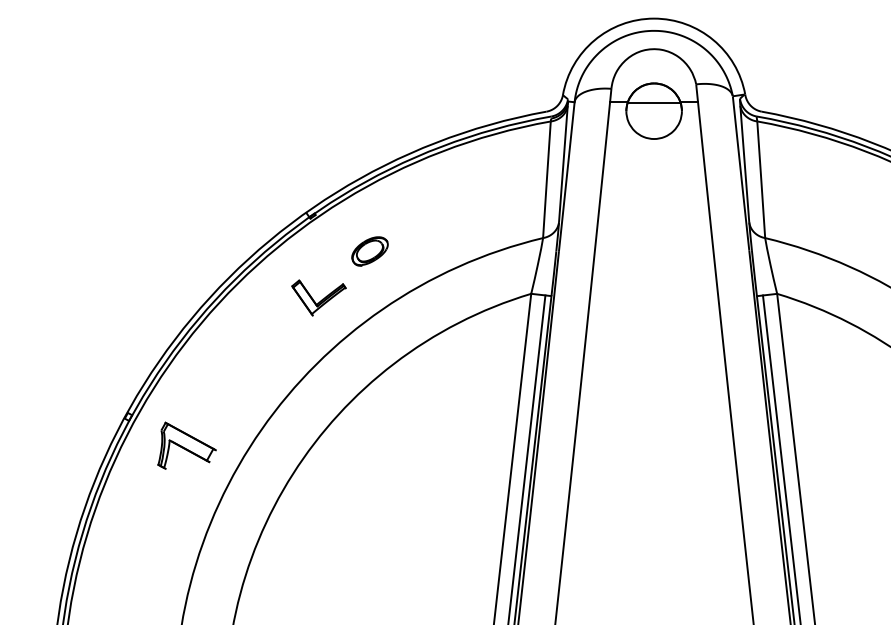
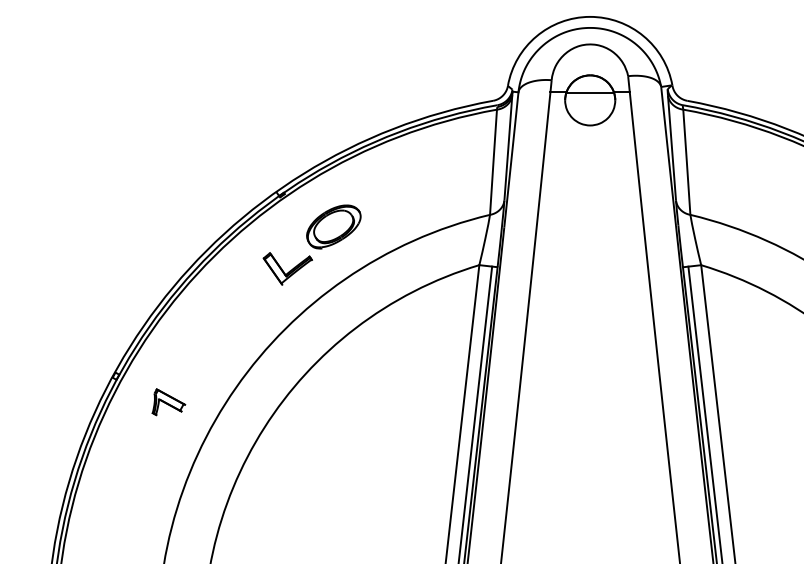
part: (369, 250) -> (333, 226), size x1.67
part: (186, 446) -> (168, 402), size x0.62

